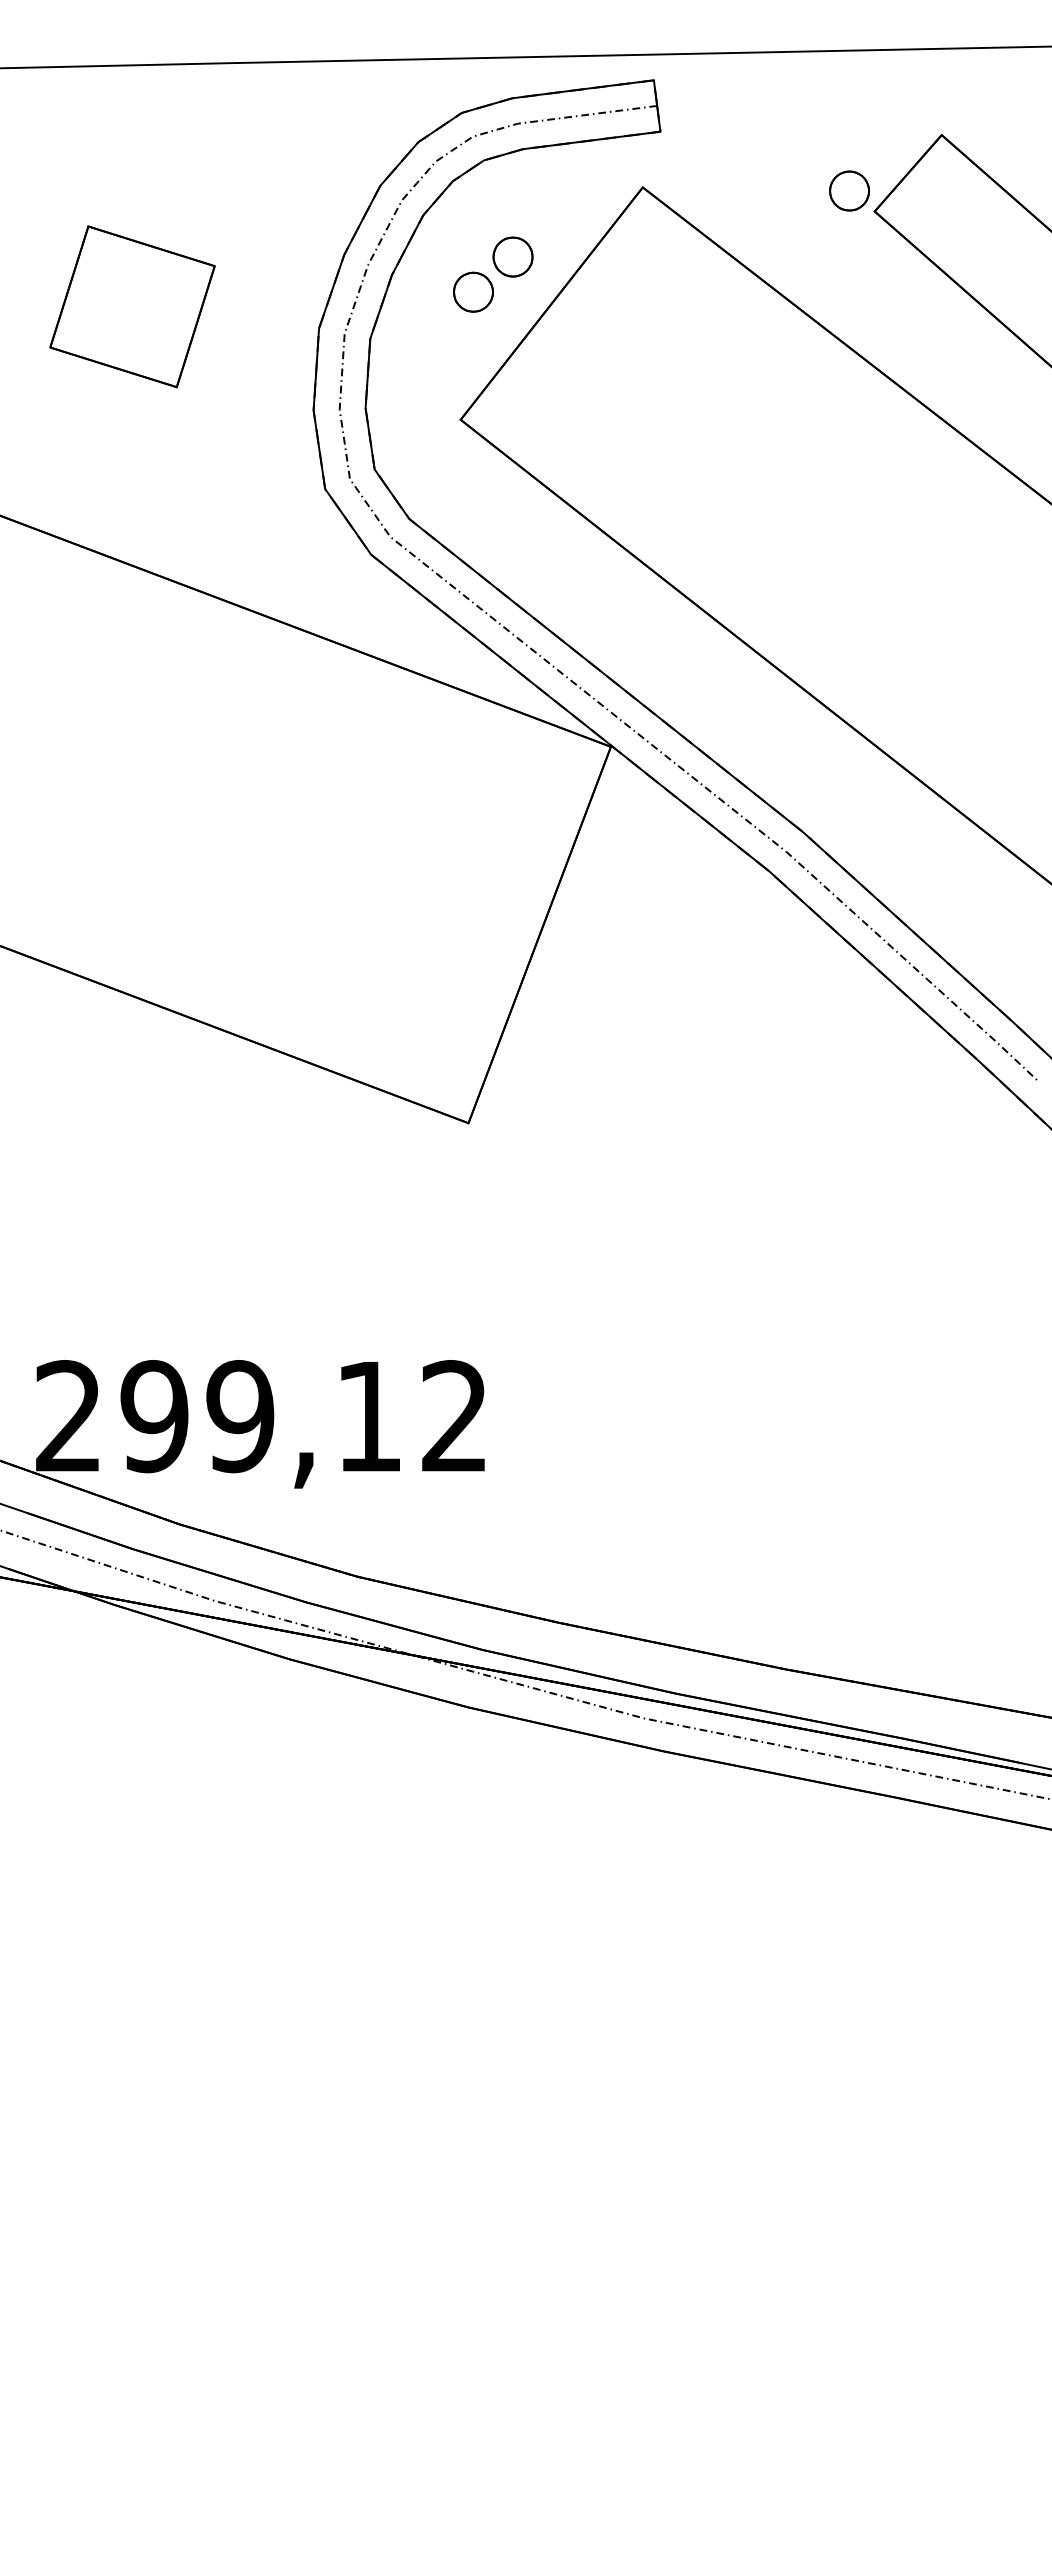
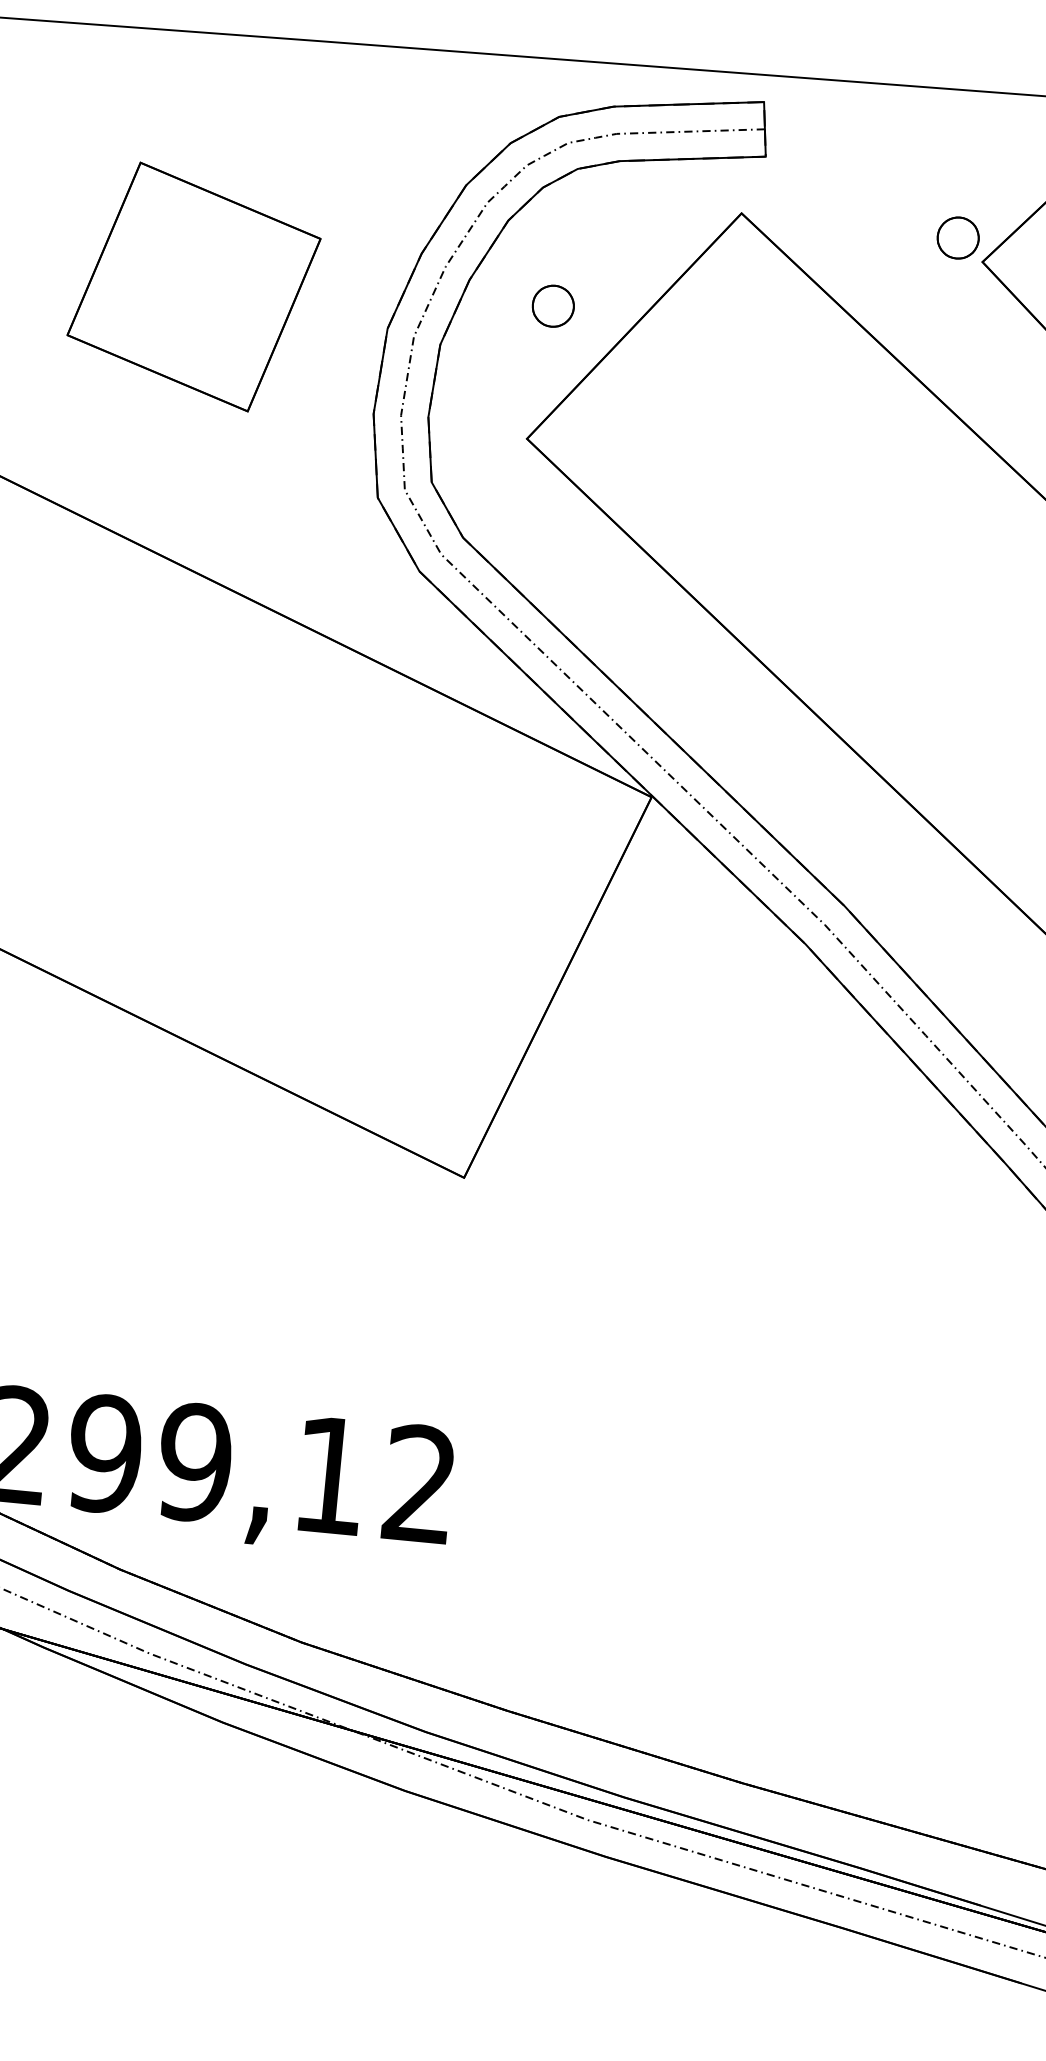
part: (512, 256) -> (597, 272), removed
part: (132, 306) -> (194, 286), size x1.4

